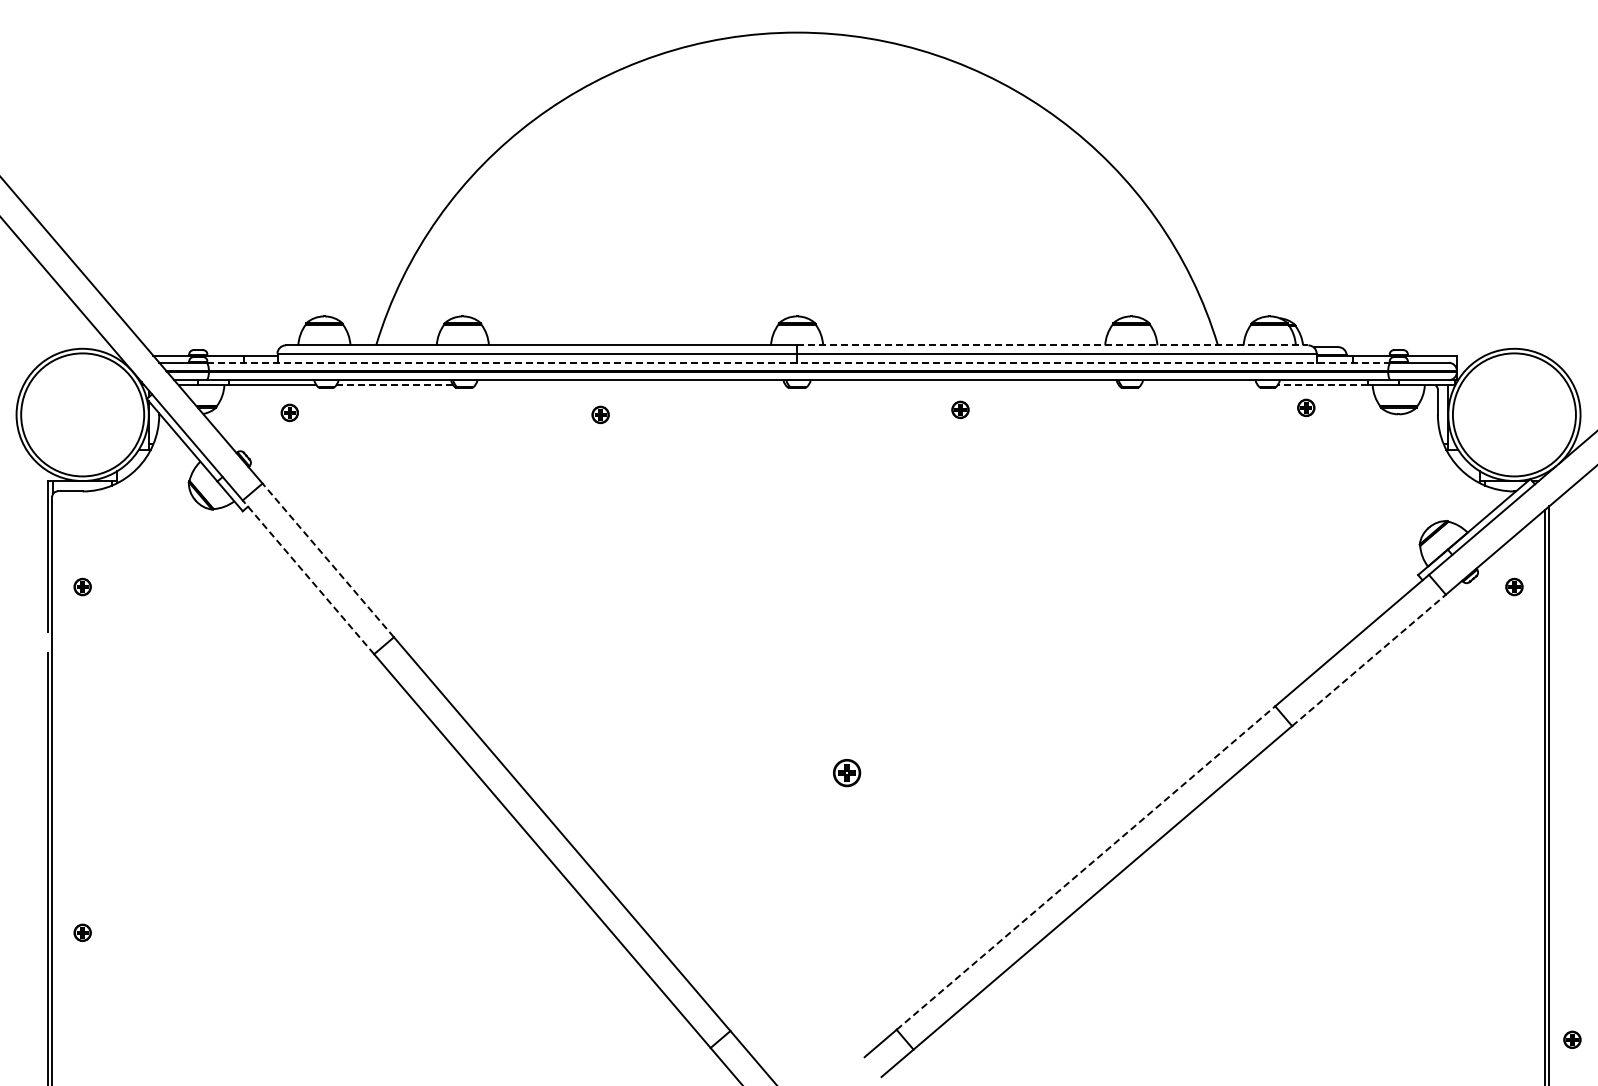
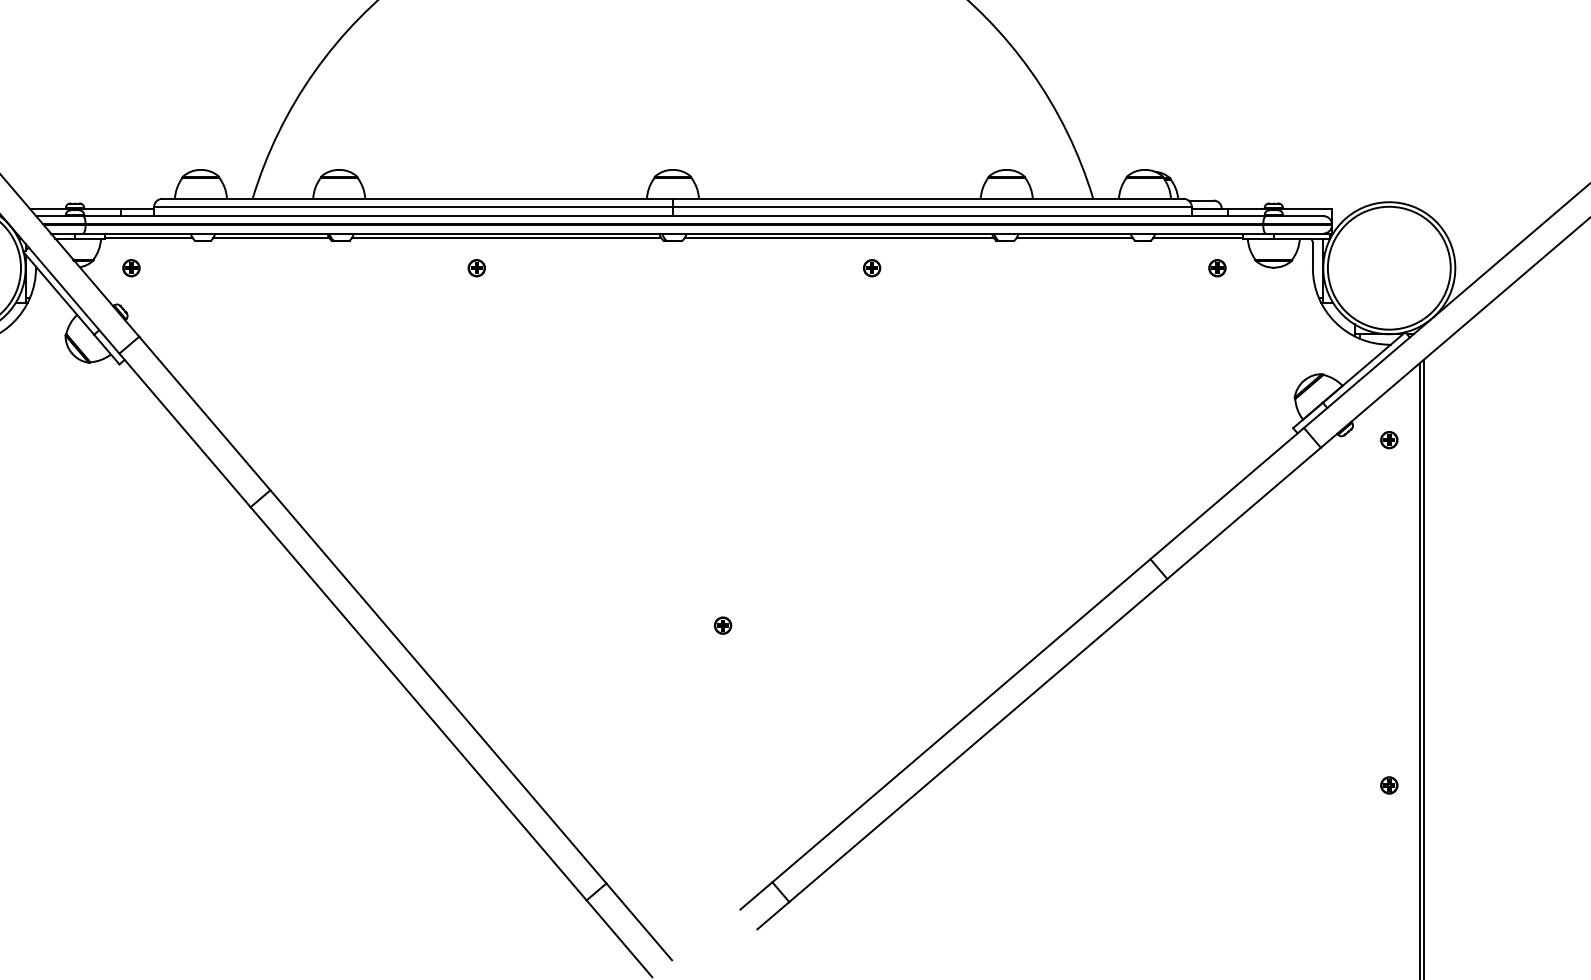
line: (1052, 345) -> (928, 198), dashed -> solid
line: (798, 362) -> (674, 215), dashed -> solid
line: (394, 384) -> (270, 237), dashed -> solid
line: (630, 384) -> (506, 237), added
line: (963, 384) -> (839, 237), added
line: (1199, 384) -> (1074, 237), added
line: (1322, 384) -> (1197, 237), dashed -> solid
part: (1306, 407) -> (1217, 267), moved
part: (960, 409) -> (872, 267), moved
part: (289, 412) -> (131, 267), moved
line: (327, 560) -> (204, 413), dashed -> solid
line: (308, 576) -> (185, 429), dashed -> solid
line: (1369, 660) -> (1244, 513), dashed -> solid
part: (847, 772) -> (723, 625), size x0.62
line: (1085, 868) -> (960, 721), dashed -> solid
part: (1572, 1039) -> (1389, 785), moved

